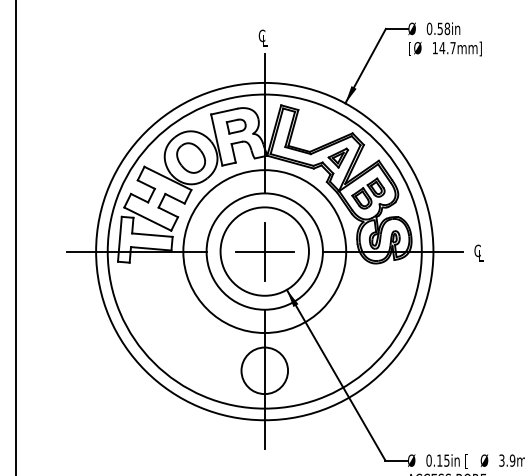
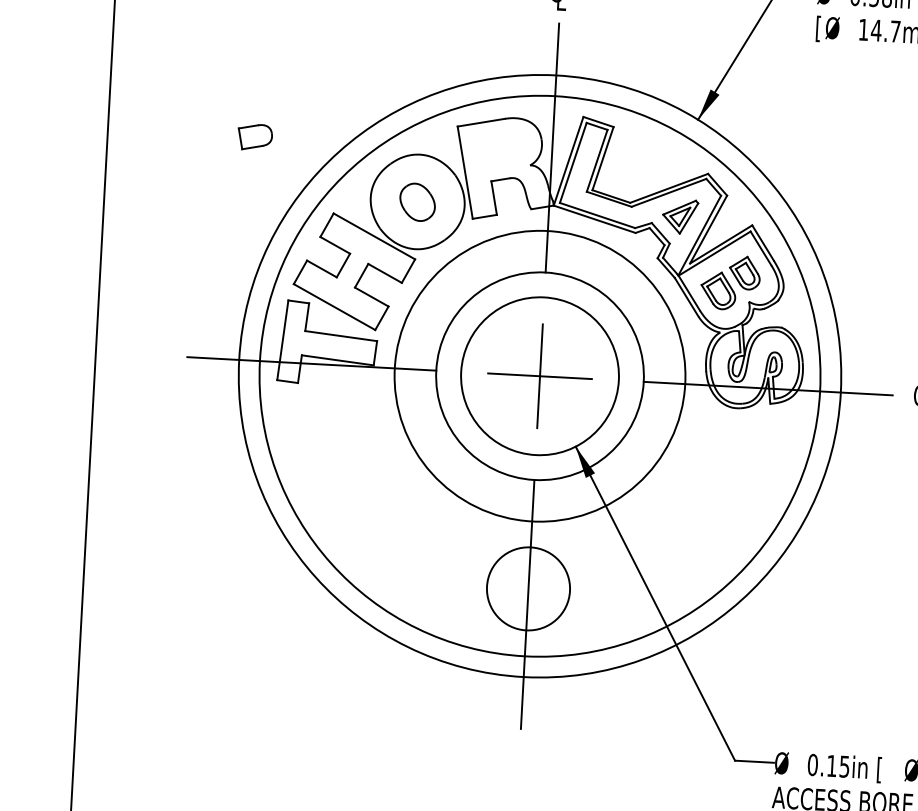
part: (235, 126) -> (253, 137), moved
part: (190, 157) -> (416, 201), size x0.7

